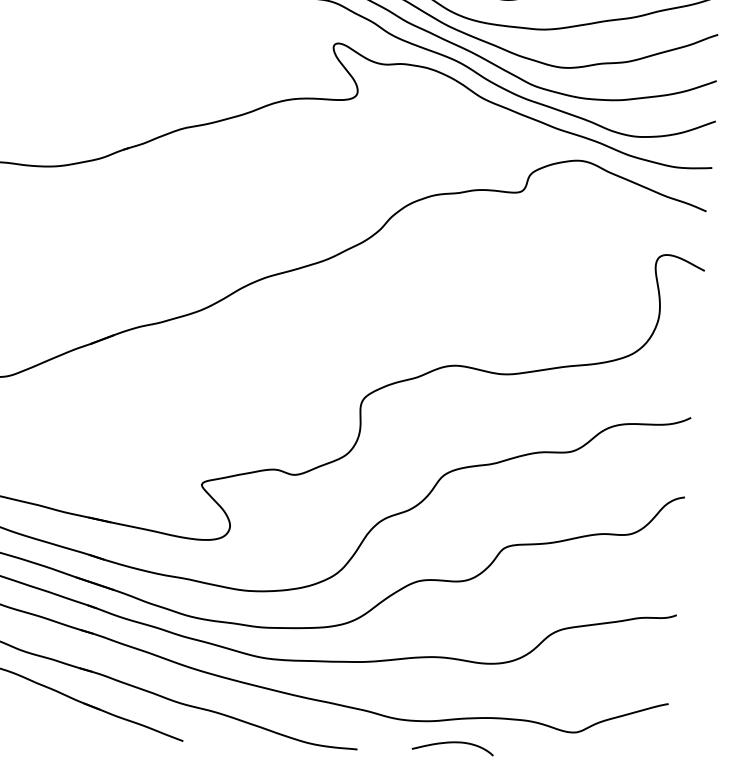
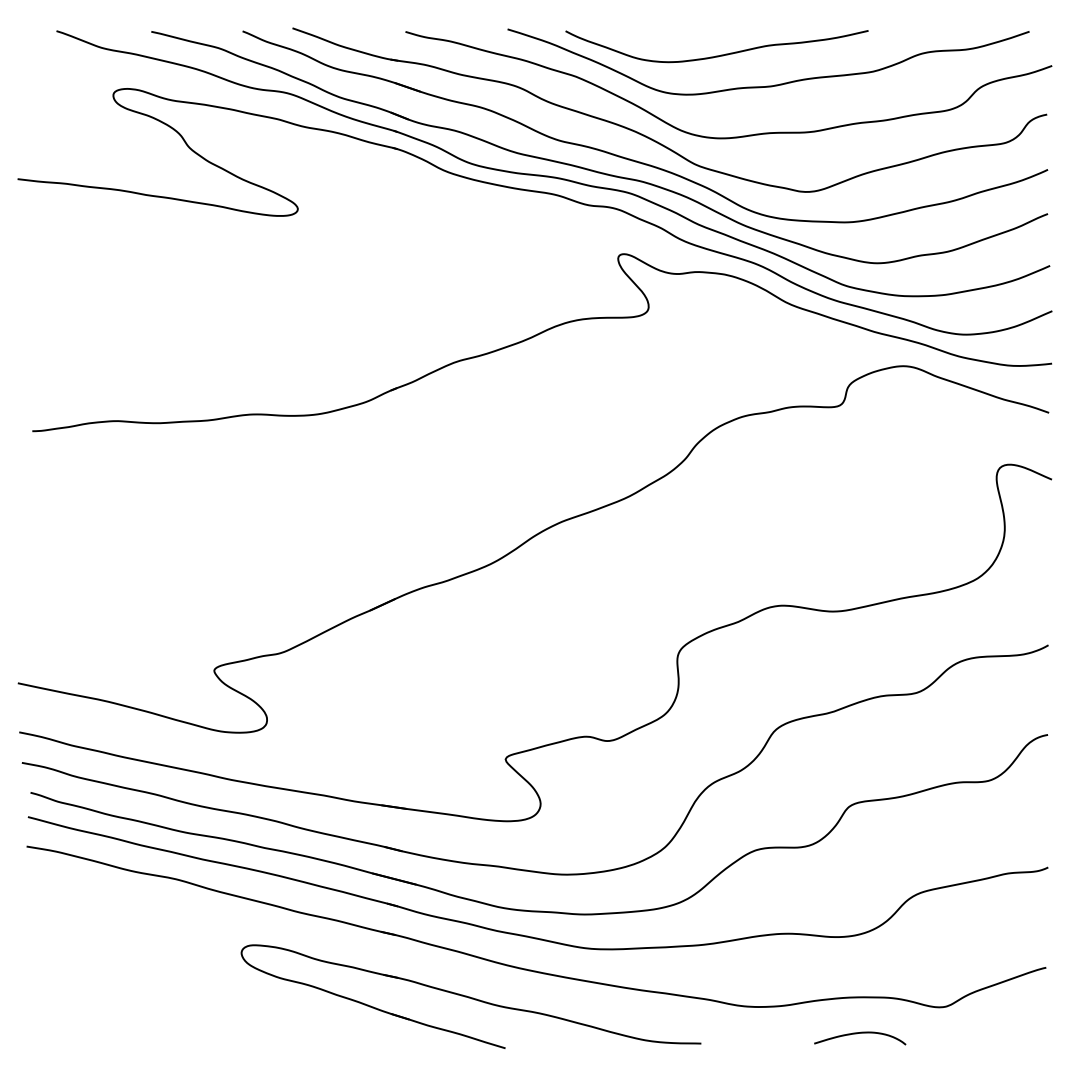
curve: (453, 742) -> (860, 1033), moved

